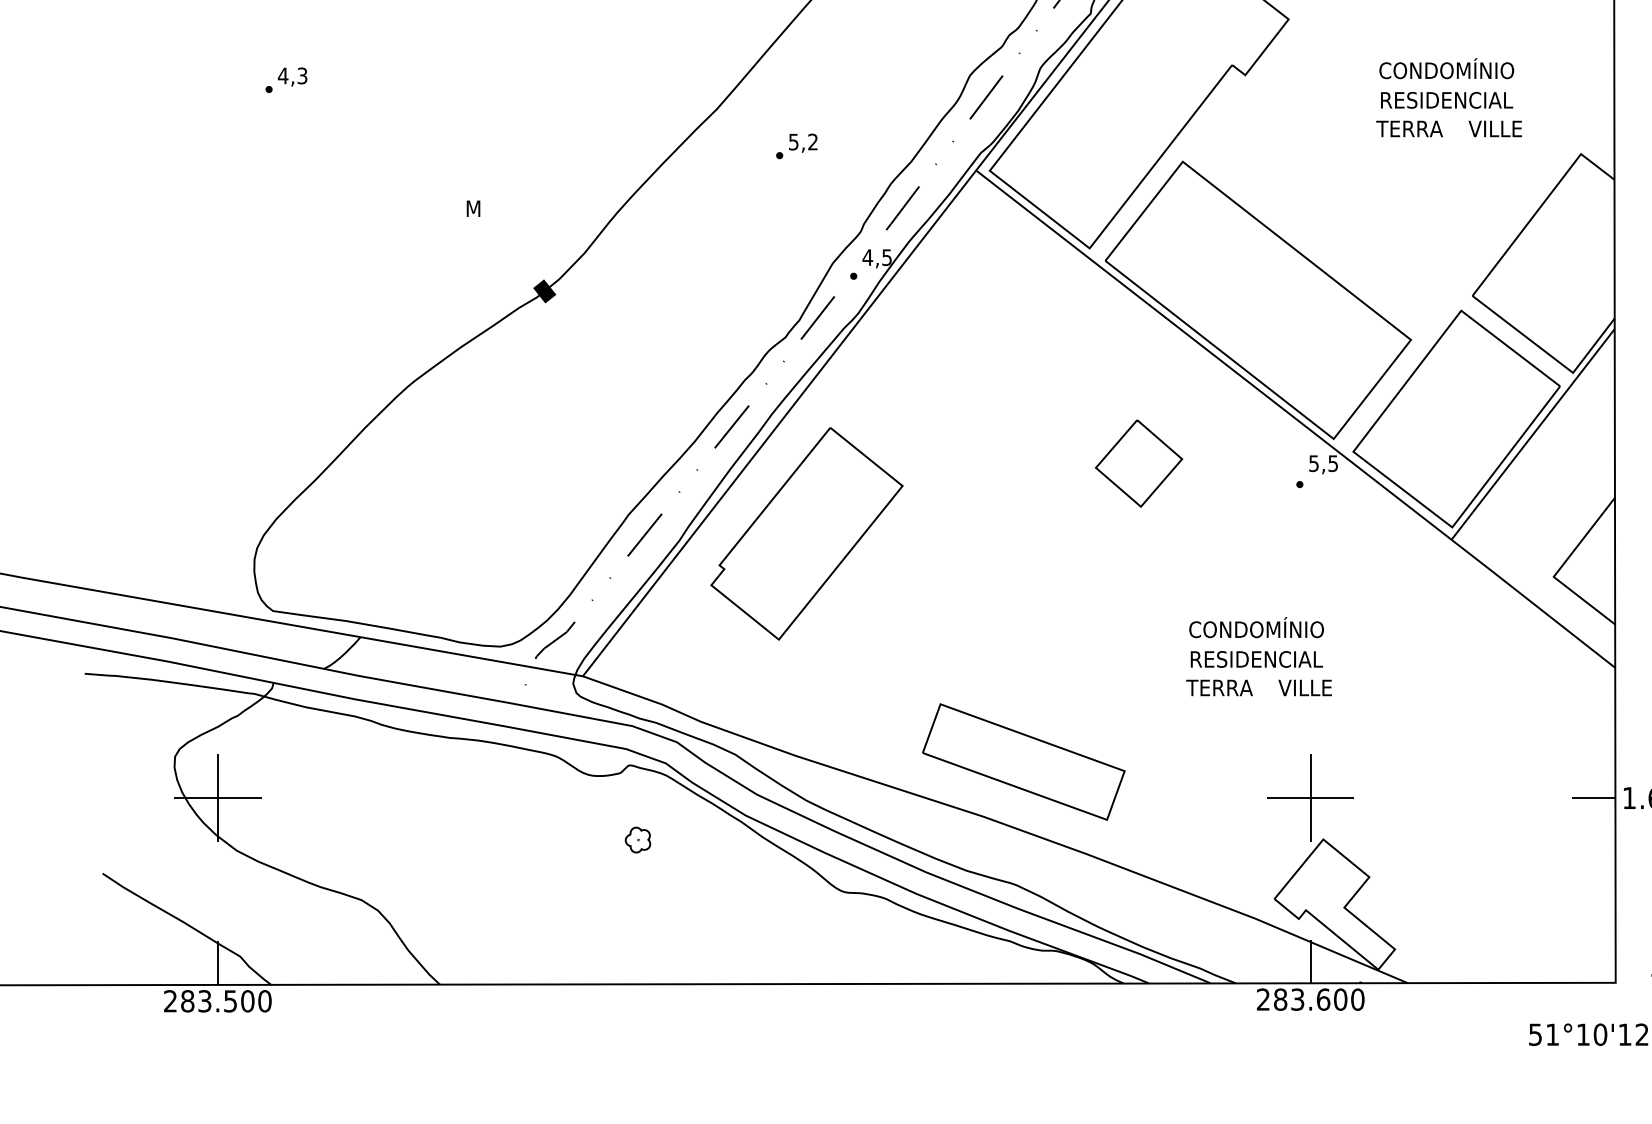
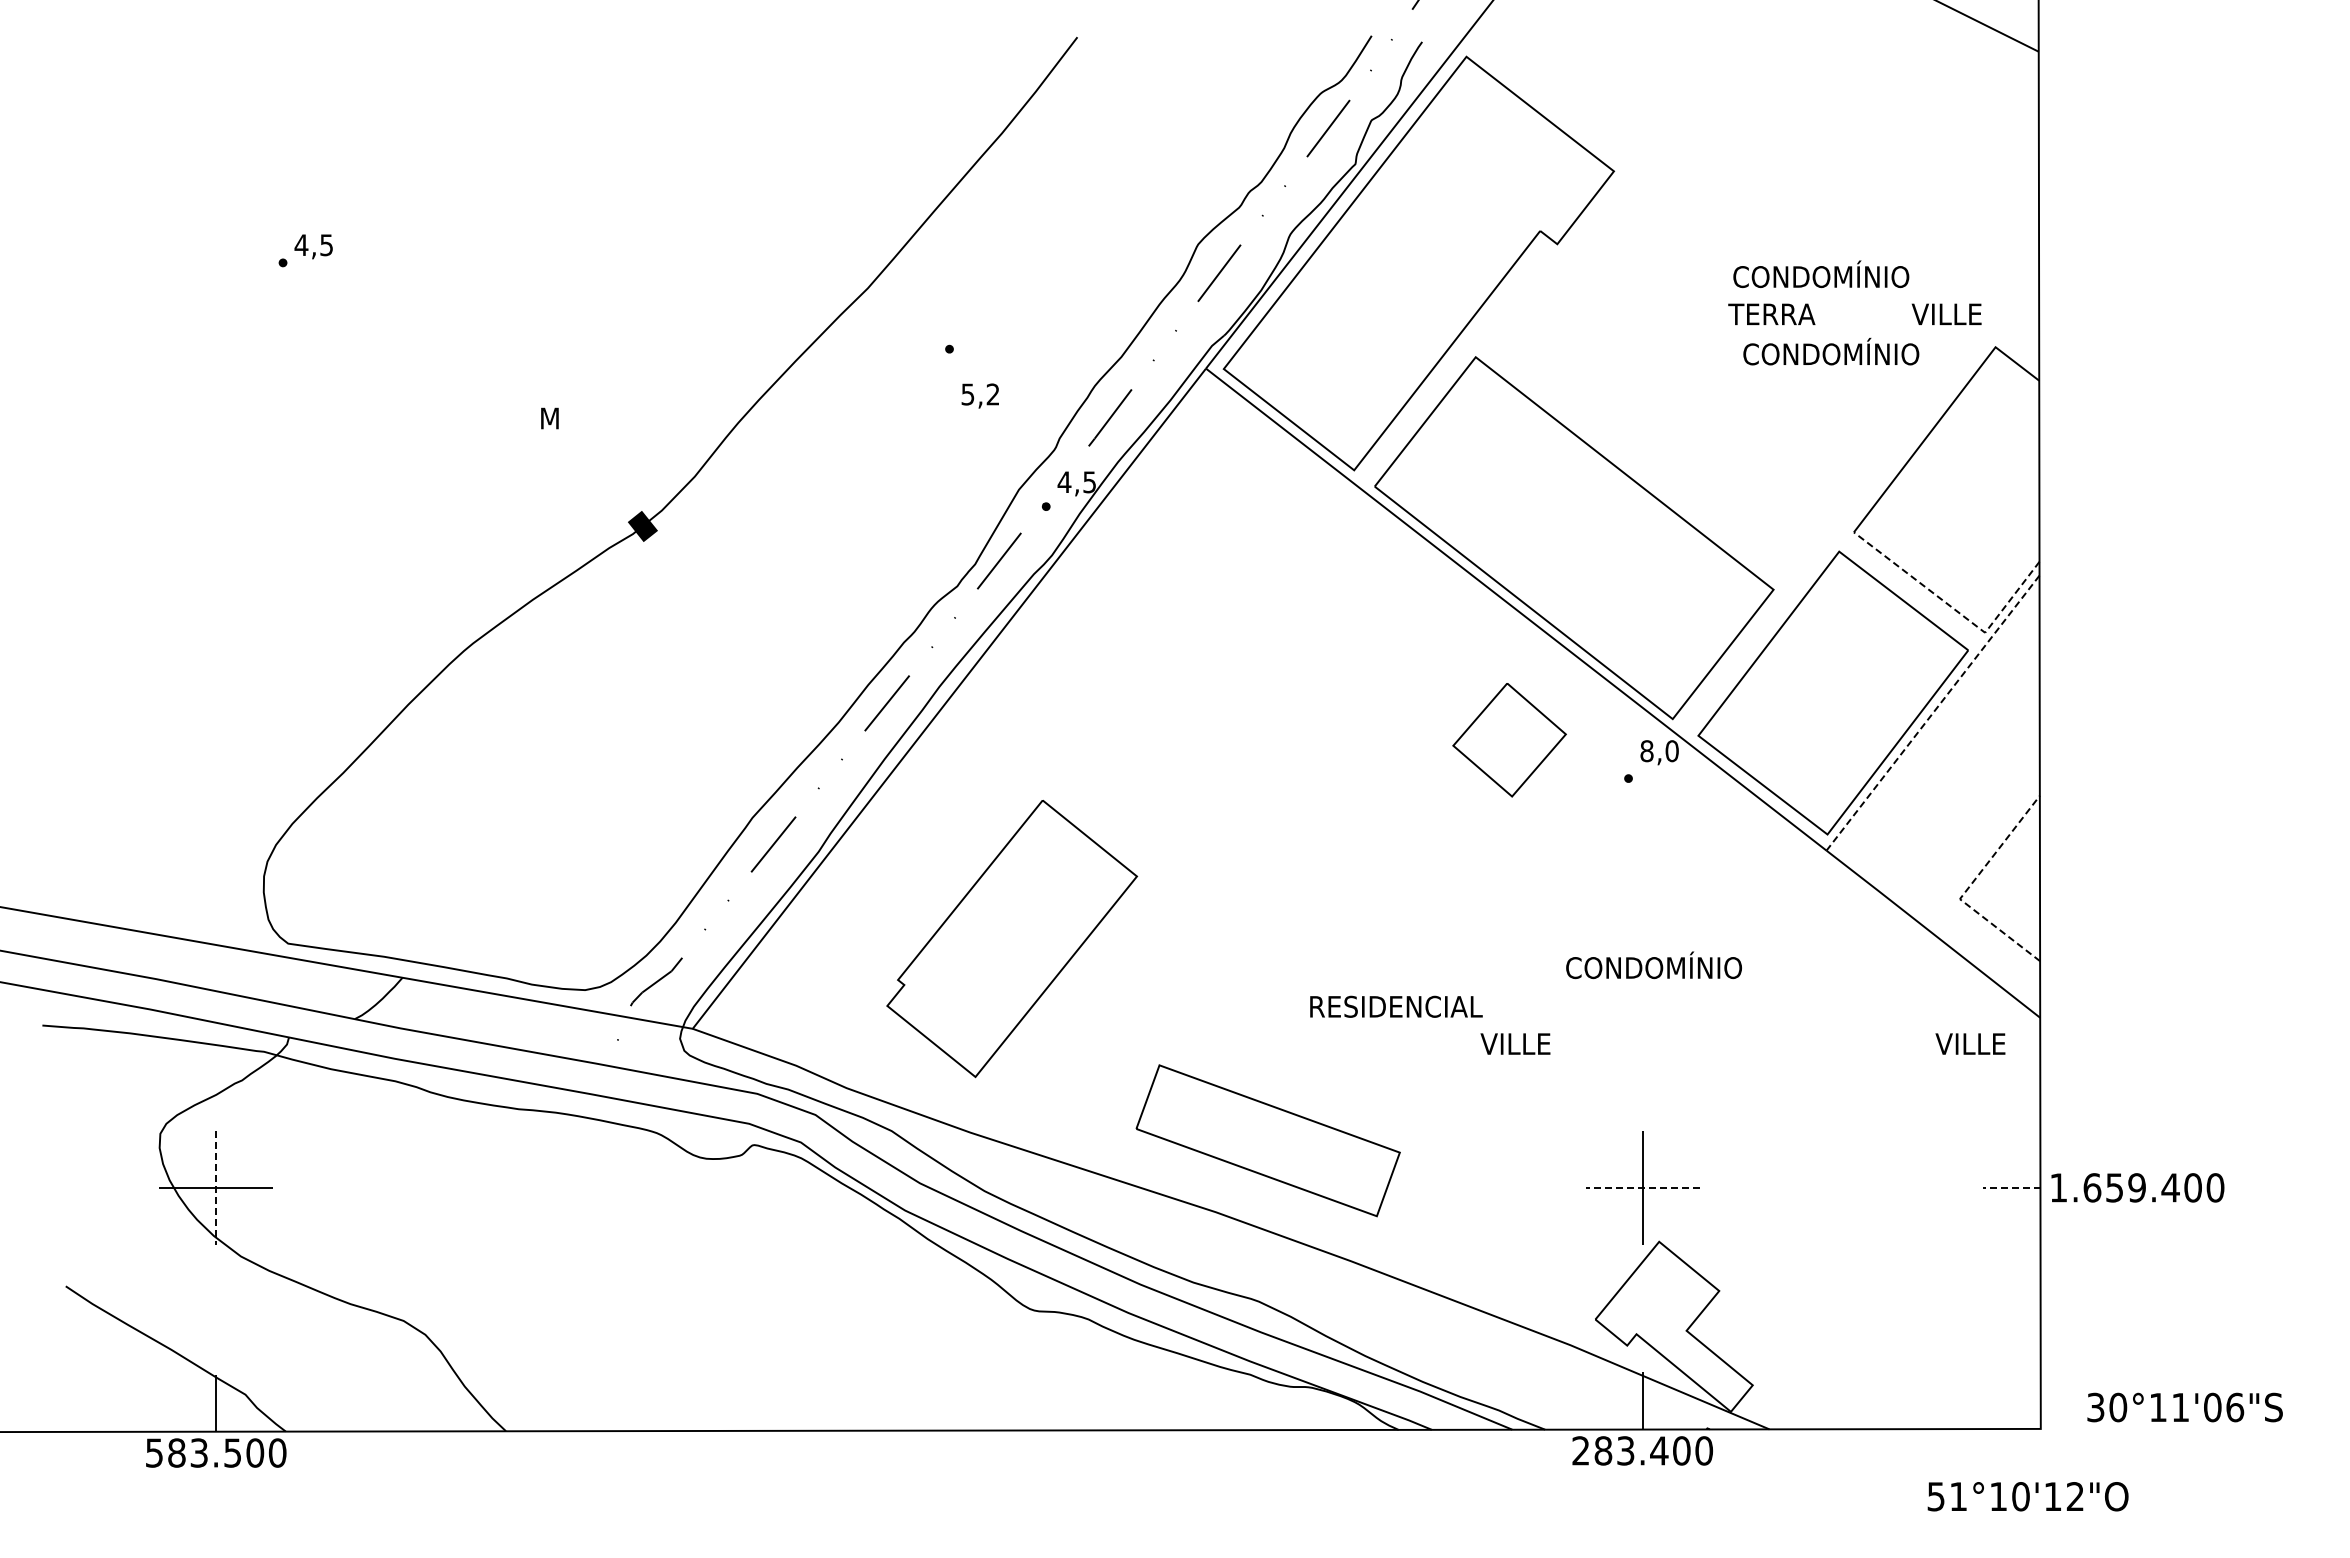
text: (1446, 68) -> (1831, 351), moved
text: (302, 75) -> (326, 244), 4,3 -> 4,5
text: (1447, 98) -> (1821, 274), RESIDENCIAL -> CONDOMÍNIO
text: (1495, 128) -> (1946, 313), moved
text: (802, 142) -> (979, 395), moved
line: (1550, 355) -> (1955, 609), solid -> dashed
line: (1533, 434) -> (1933, 713), solid -> dashed
part: (1138, 463) -> (1509, 740), moved
text: (1323, 463) -> (1659, 751), 5,5 -> 8,0
part: (807, 534) -> (1012, 939), moved
line: (1560, 568) -> (1968, 888), solid -> dashed
text: (1256, 627) -> (1653, 965), moved
text: (1256, 659) -> (1396, 1006), moved
text: (1219, 687) -> (1523, 1043), TERRA -> VILLE
text: (1305, 687) -> (1970, 1043), moved
line: (1310, 797) -> (1642, 1187), solid -> dashed
line: (1593, 797) -> (2011, 1187), solid -> dashed
line: (218, 798) -> (216, 1188), solid -> dashed
part: (637, 839) -> (764, 1242), removed
text: (1323, 999) -> (1659, 1450), 283.600 -> 283.400
text: (170, 1000) -> (154, 1452), 283.500 -> 583.500

